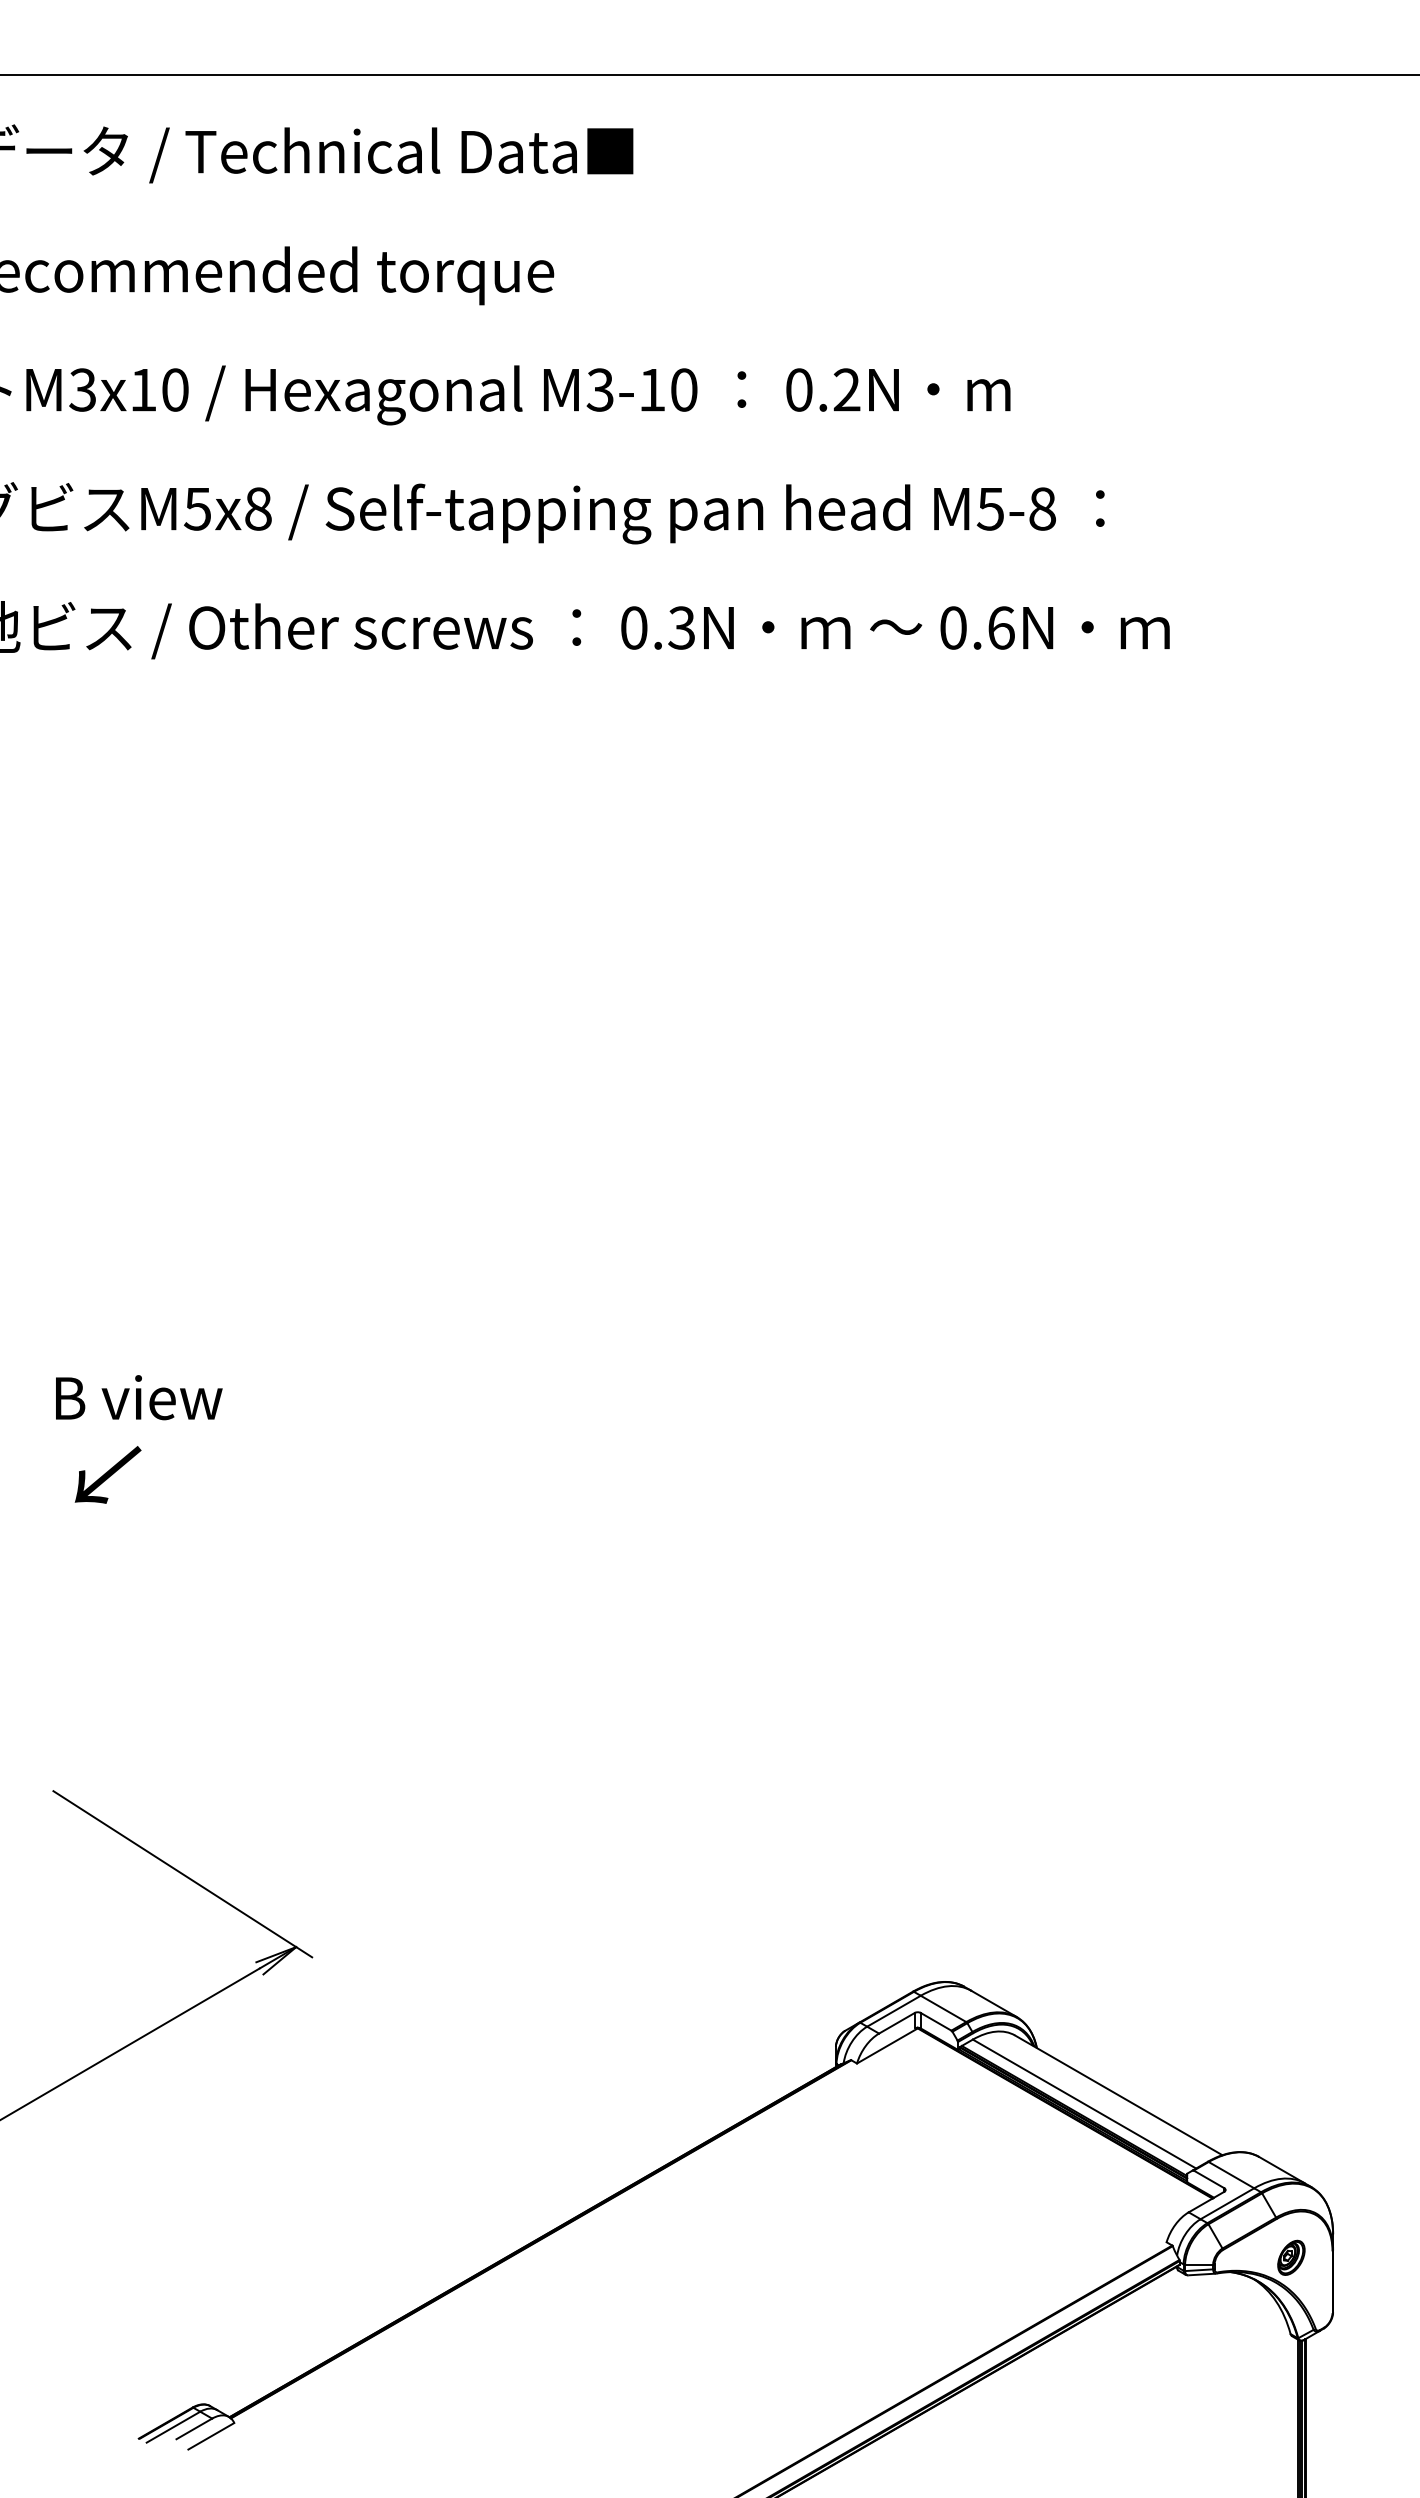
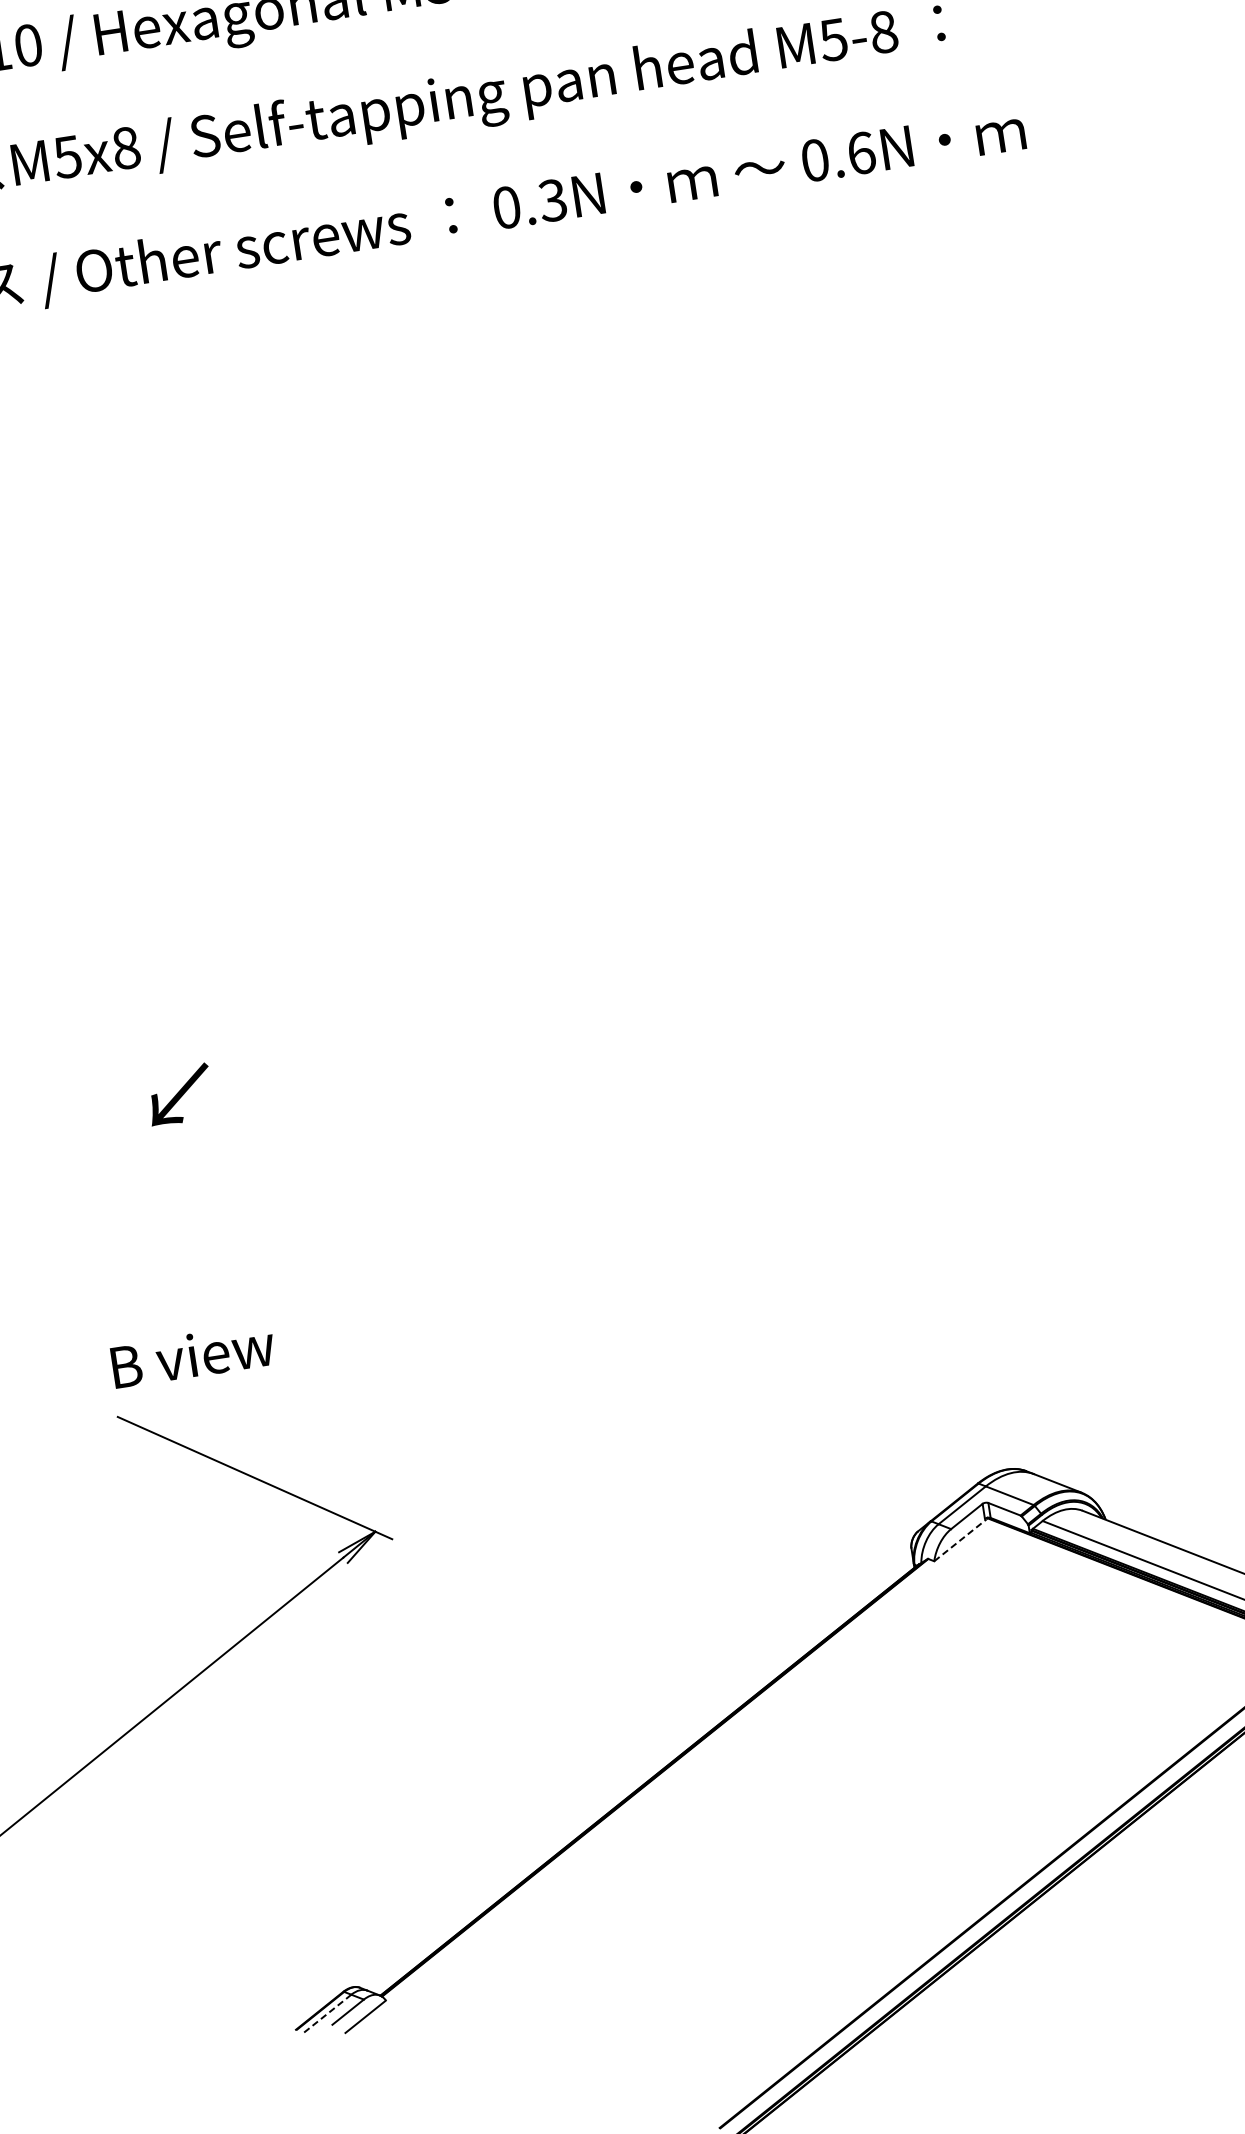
text: (139, 1397) -> (193, 1355), moved
text: (107, 1474) -> (179, 1094), moved
line: (887, 2046) -> (961, 1540), solid -> dashed
line: (173, 2427) -> (327, 2013), solid -> dashed

